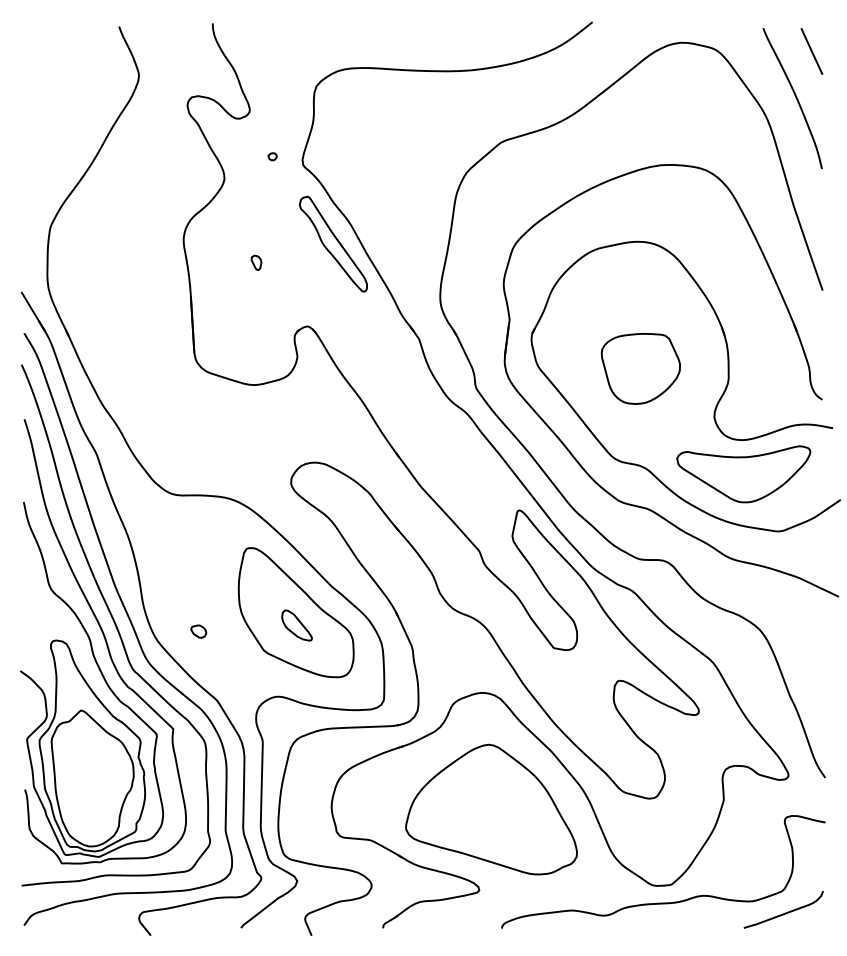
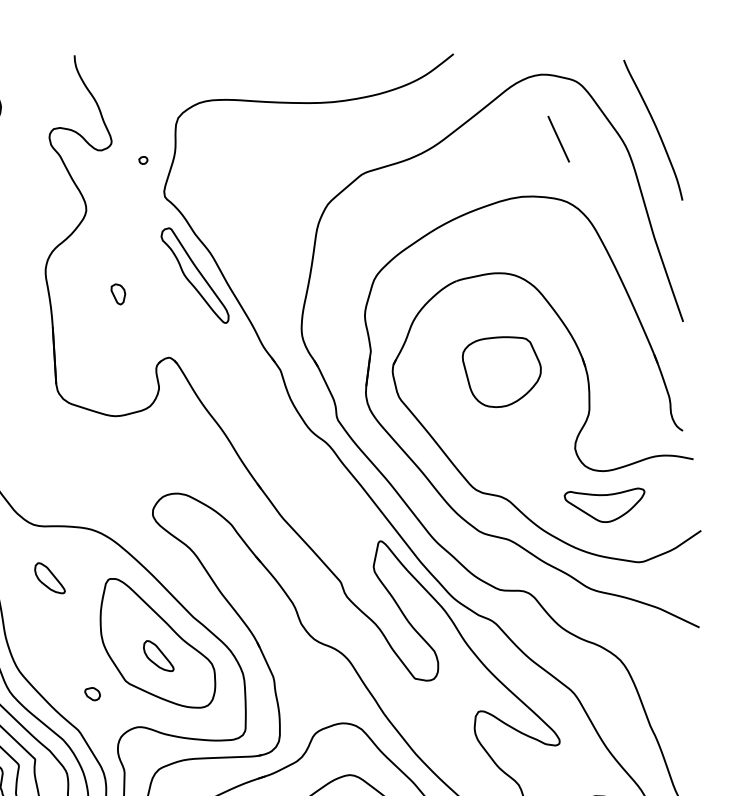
line: (811, 51) -> (558, 139), moved
part: (272, 156) -> (143, 160), moved
part: (256, 262) -> (118, 293), size x1.4
part: (640, 368) -> (501, 371), moved
part: (743, 474) -> (604, 505), size x0.6
part: (187, 547) -> (49, 578), added
part: (198, 631) -> (92, 694), moved

